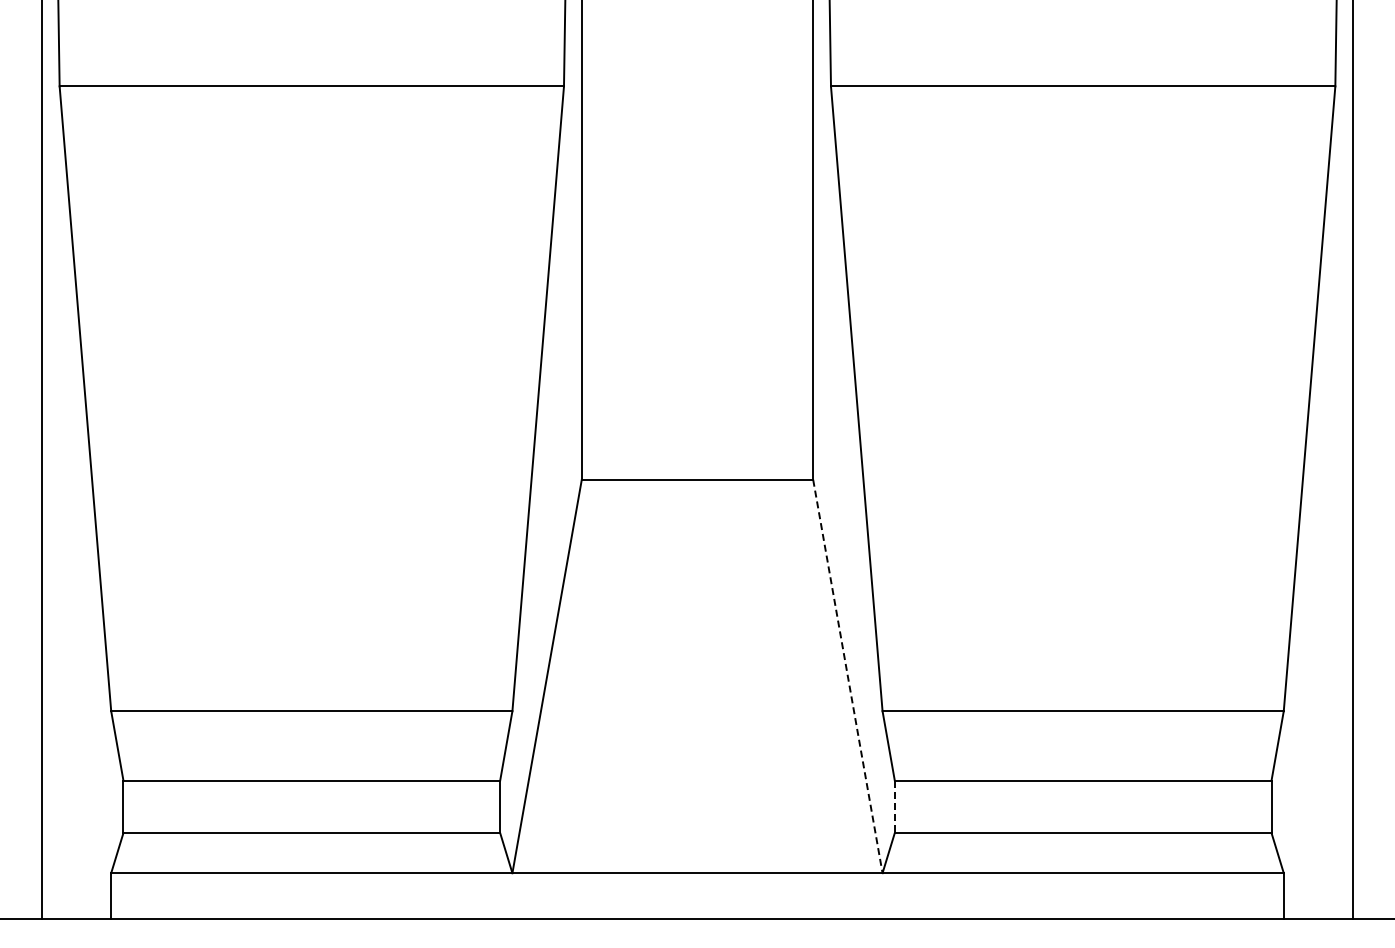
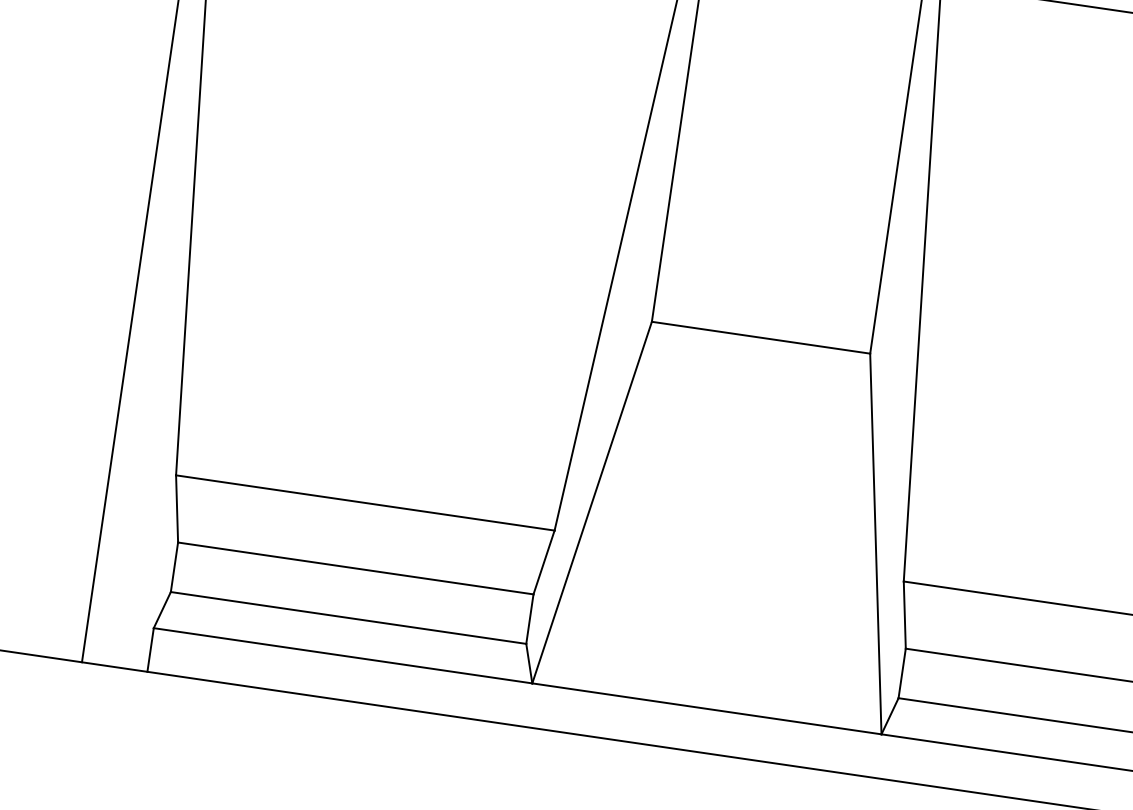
line: (847, 676) -> (875, 543), dashed -> solid
line: (894, 807) -> (901, 674), dashed -> solid

